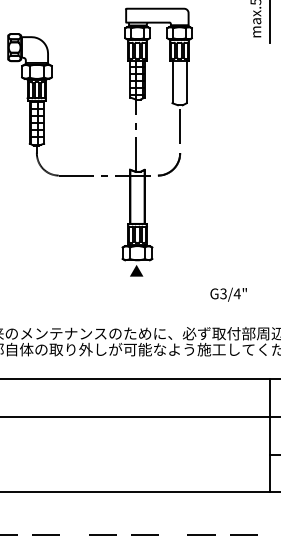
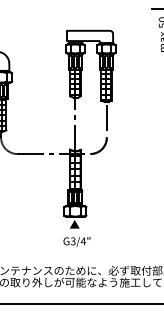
hatch: (179, 83) -> (106, 86), added
hatch: (137, 197) -> (75, 170), added
text: (228, 294) -> (76, 241), moved

